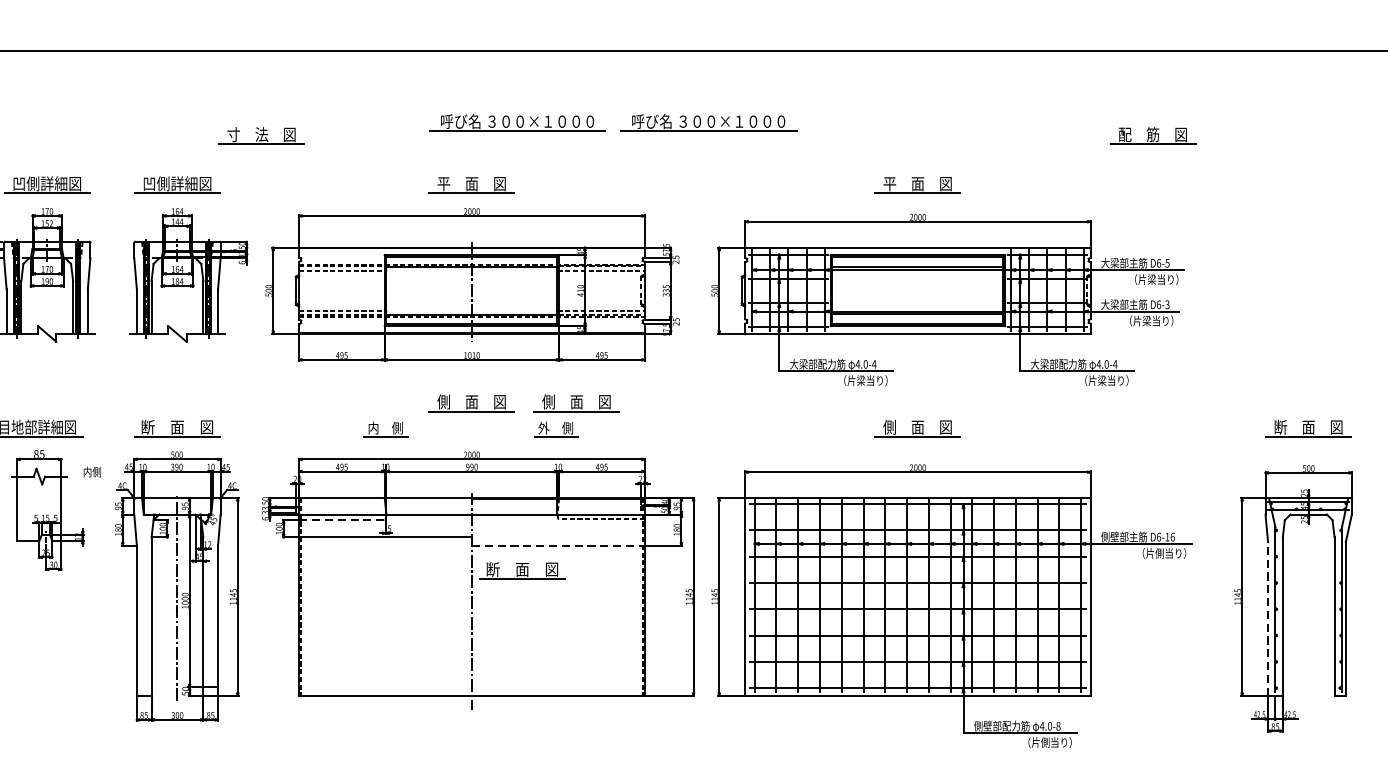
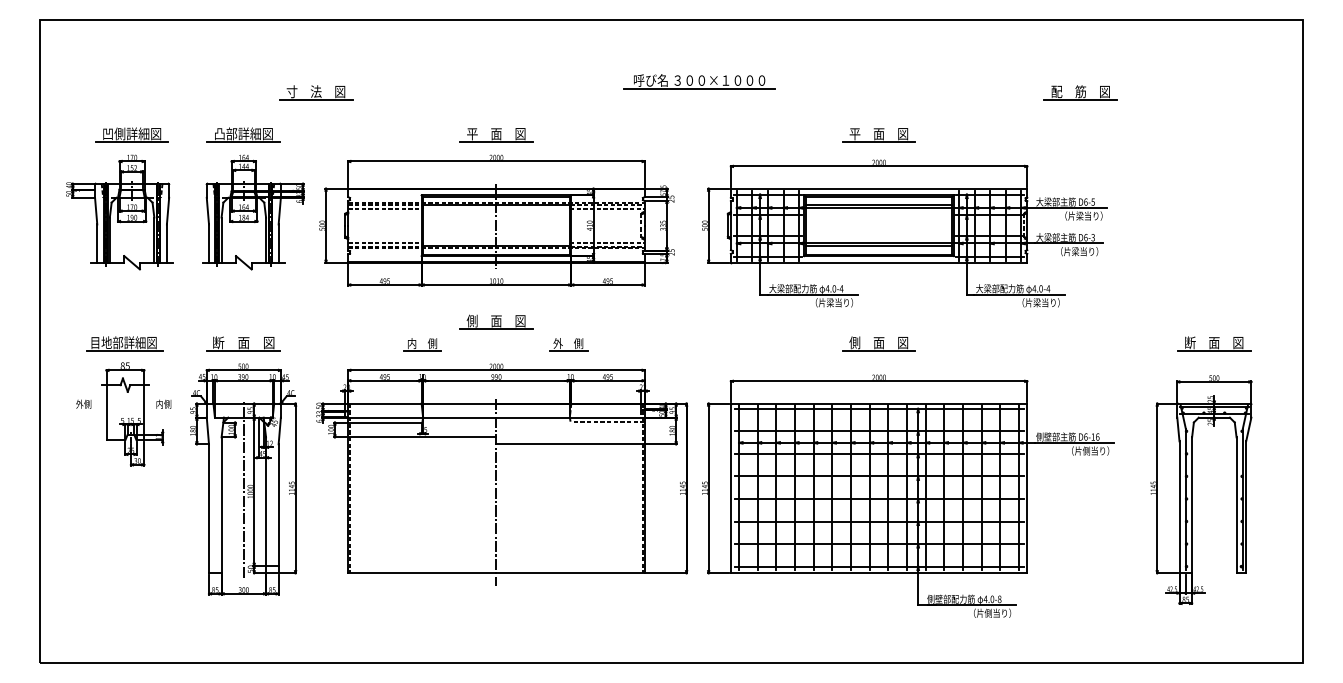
part: (517, 122) -> (535, 81), removed
text: (157, 183) -> (226, 133), 凹側詳細図 -> 凸部詳細図
part: (576, 402) -> (586, 321), removed
text: (91, 471) -> (163, 403), moved
line: (342, 520) -> (385, 422), dashed -> solid
line: (559, 545) -> (571, 444), dashed -> solid
part: (522, 570) -> (539, 465), removed
line: (1268, 619) -> (1179, 507), dashed -> solid

